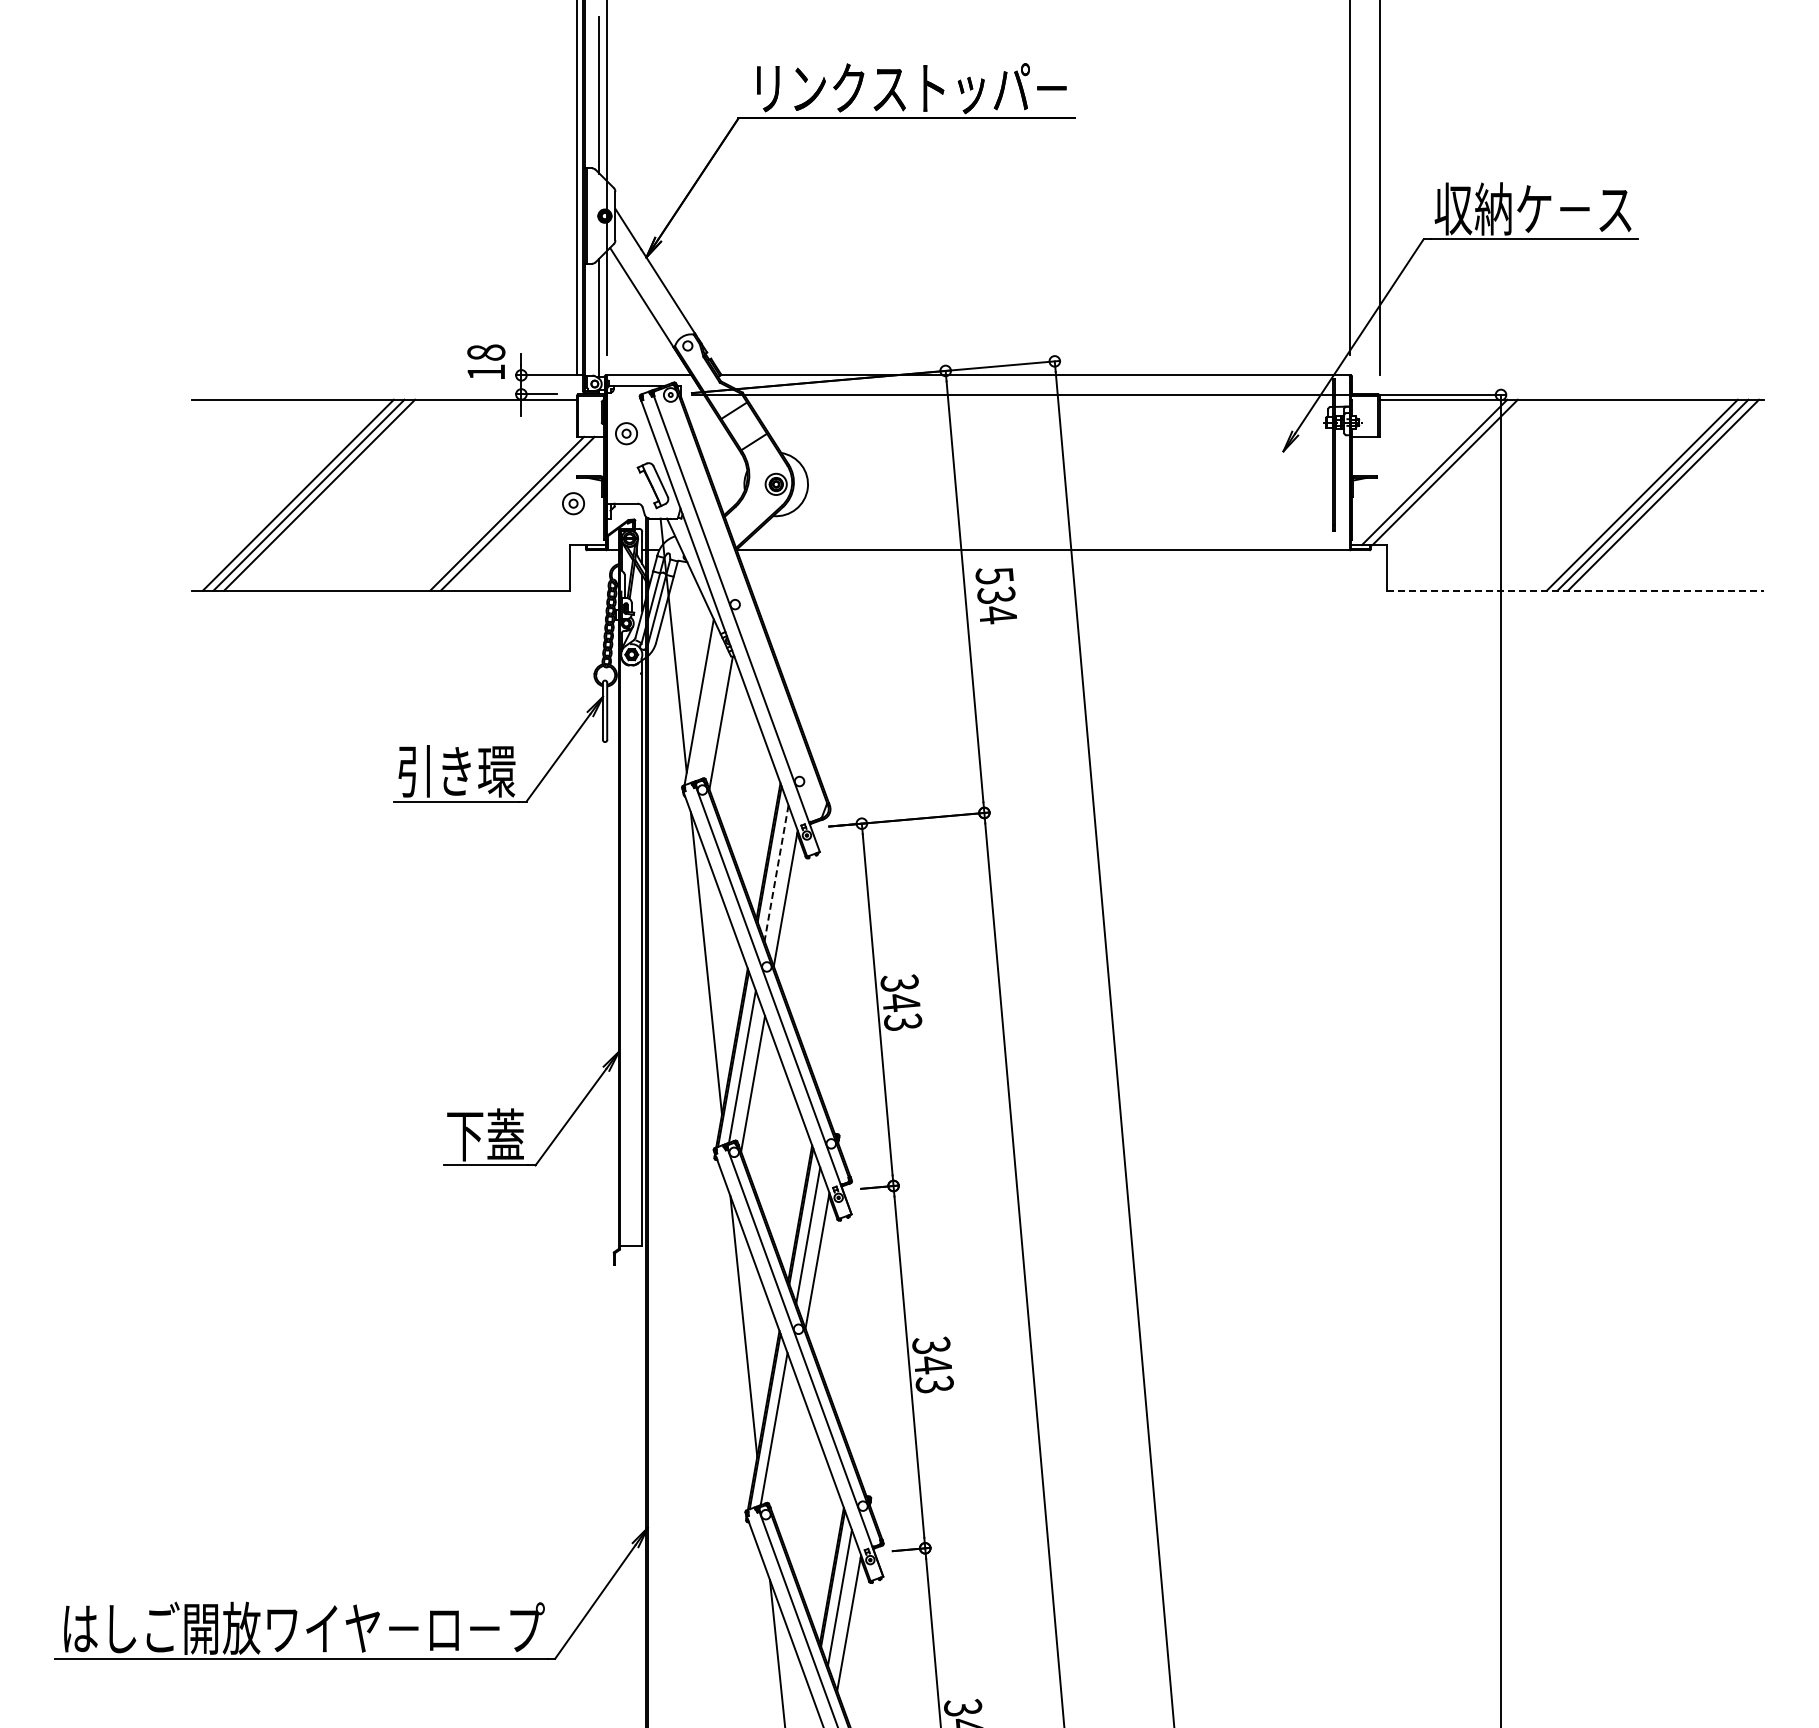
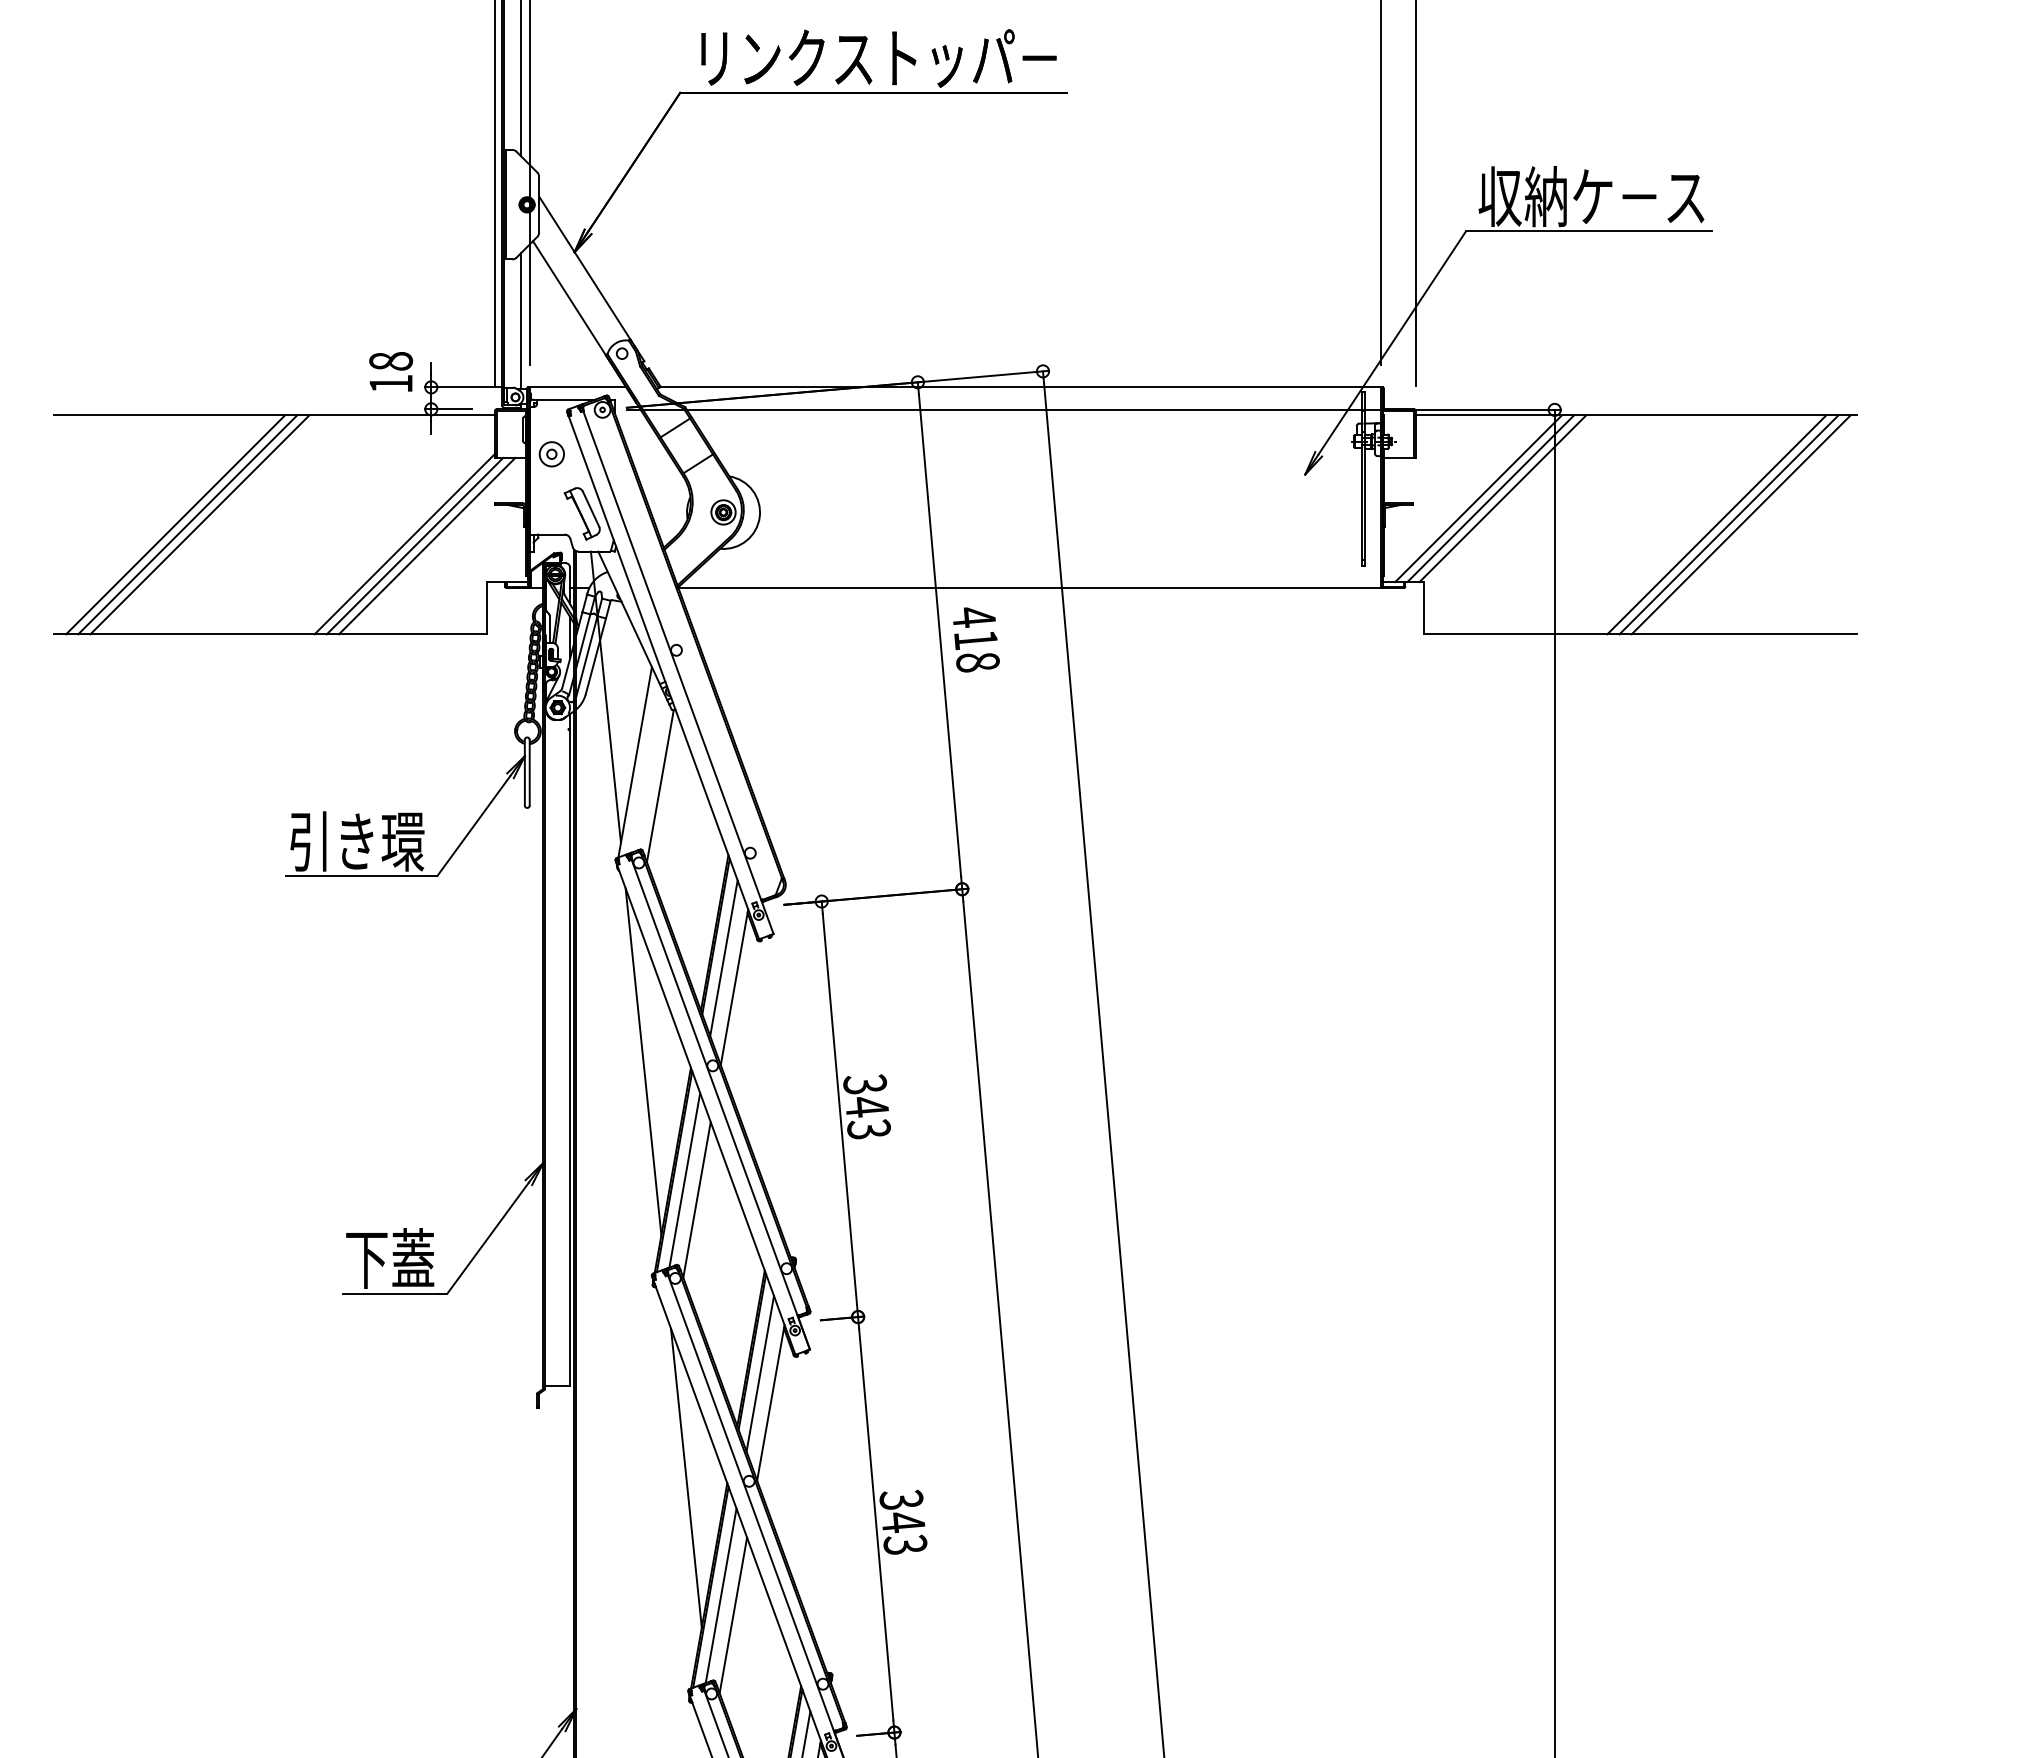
line: (1455, 472) -> (1502, 498), added
part: (573, 503) -> (491, 534), removed
line: (498, 511) -> (405, 543), added
line: (1575, 590) -> (1640, 634), dashed -> solid
text: (996, 595) -> (976, 639), 534 -> 418
line: (776, 873) -> (723, 958), dashed -> solid
line: (784, 1446) -> (733, 1615), added

